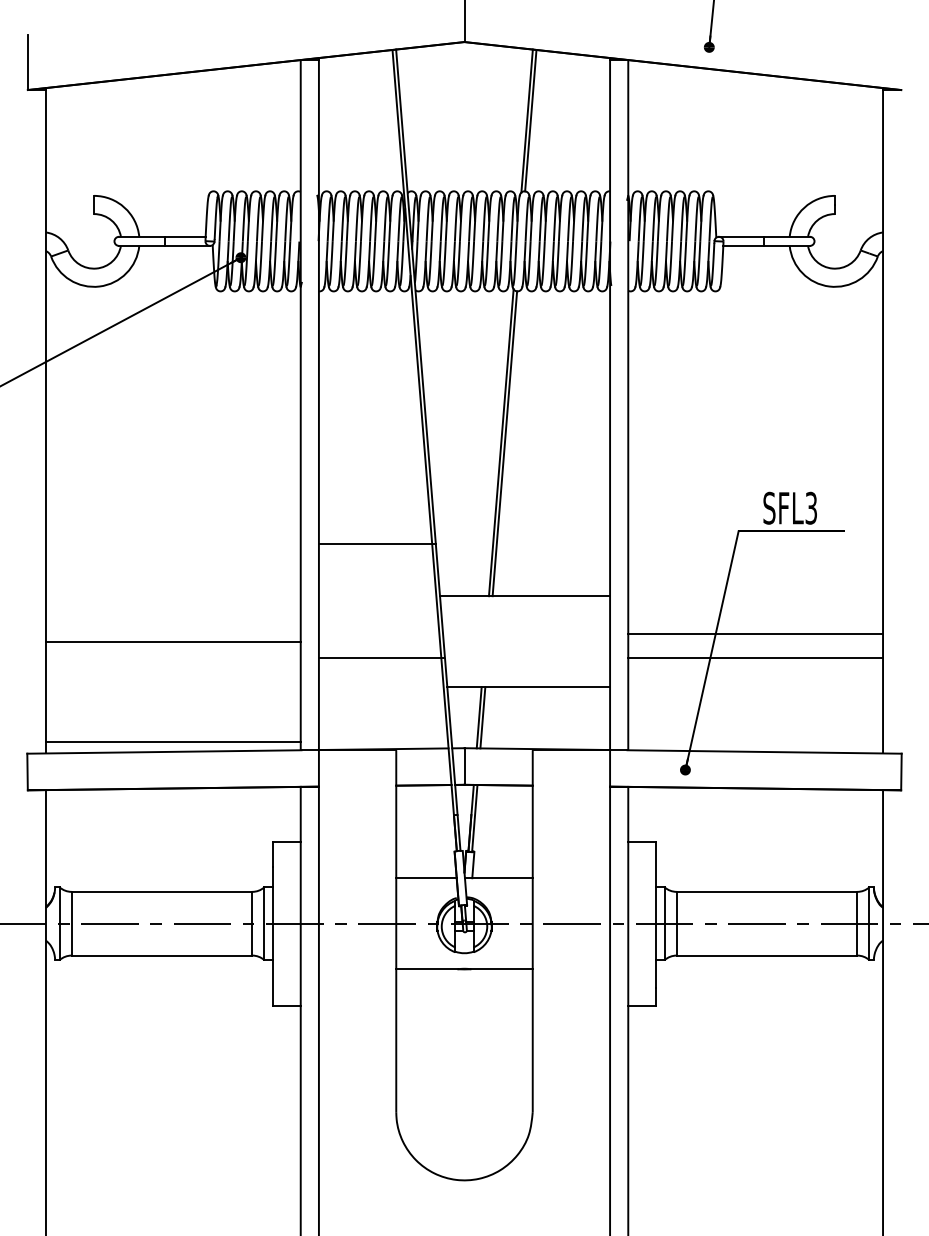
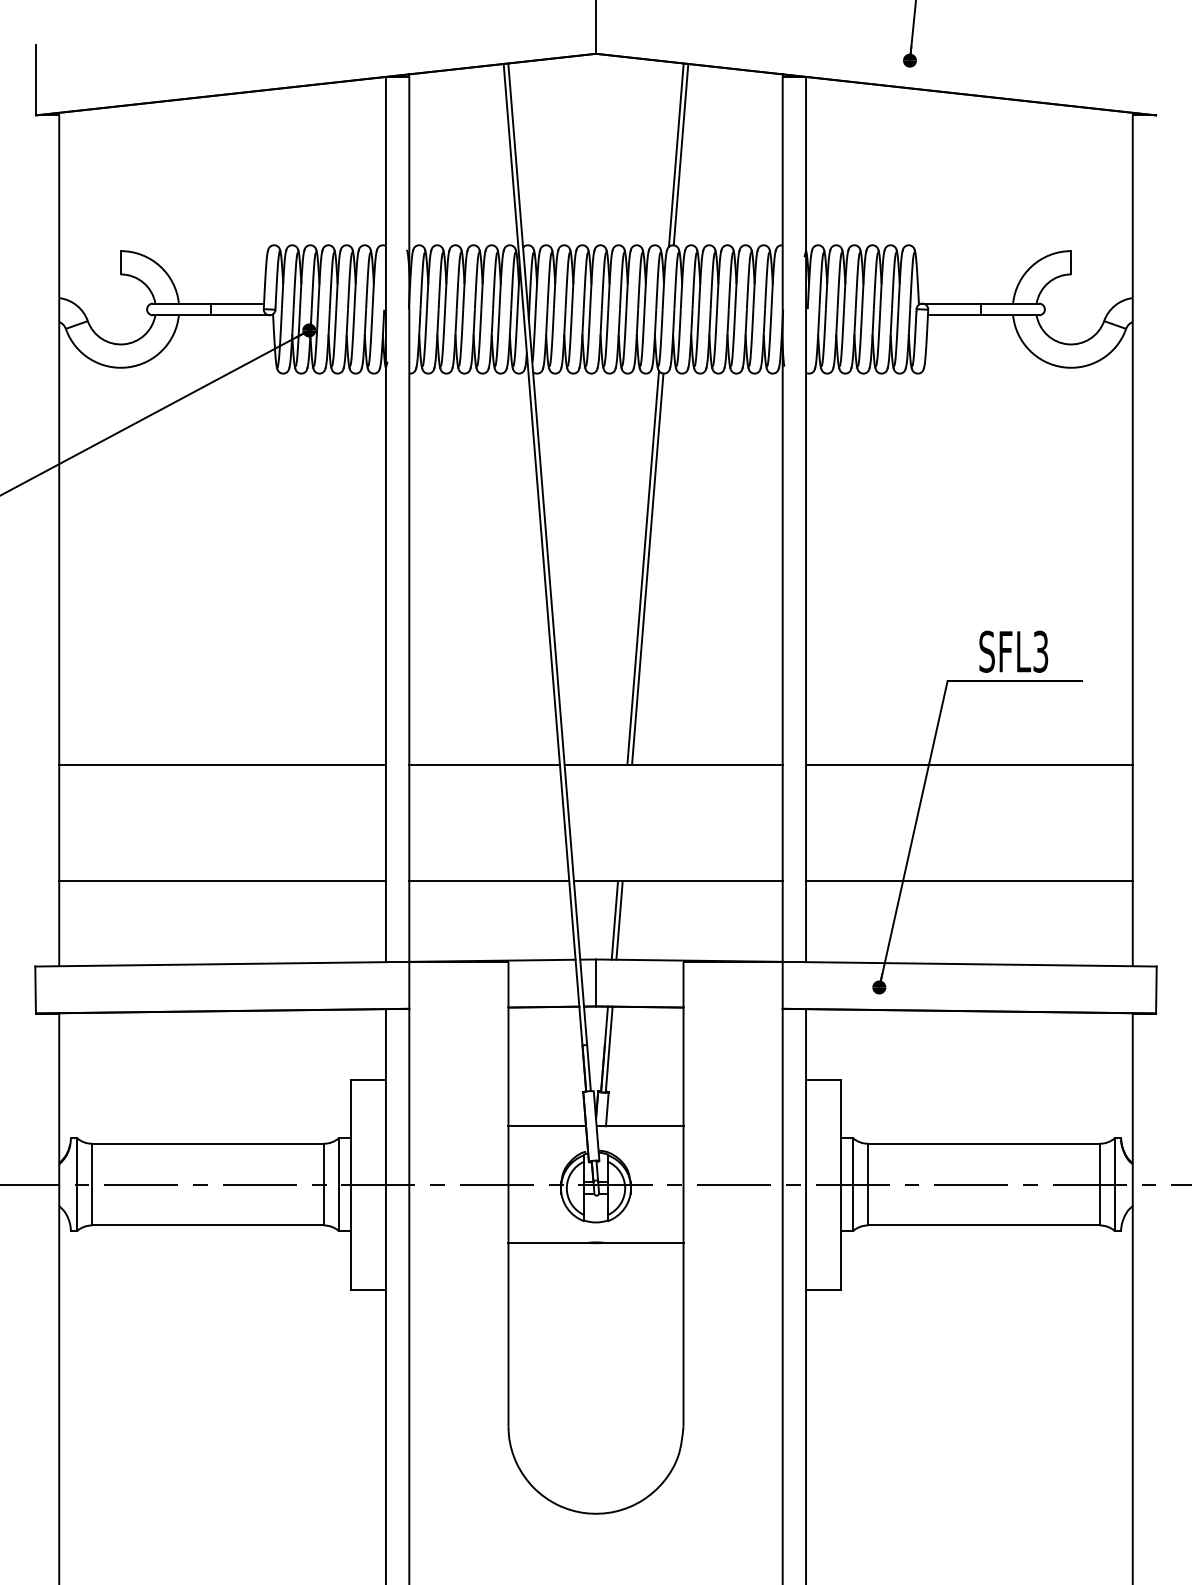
line: (377, 543) -> (484, 764), moved
line: (755, 633) -> (969, 764), moved
line: (173, 642) -> (222, 764), moved
line: (381, 658) -> (489, 881), moved
line: (755, 658) -> (969, 881), moved
line: (173, 741) -> (222, 881), moved

